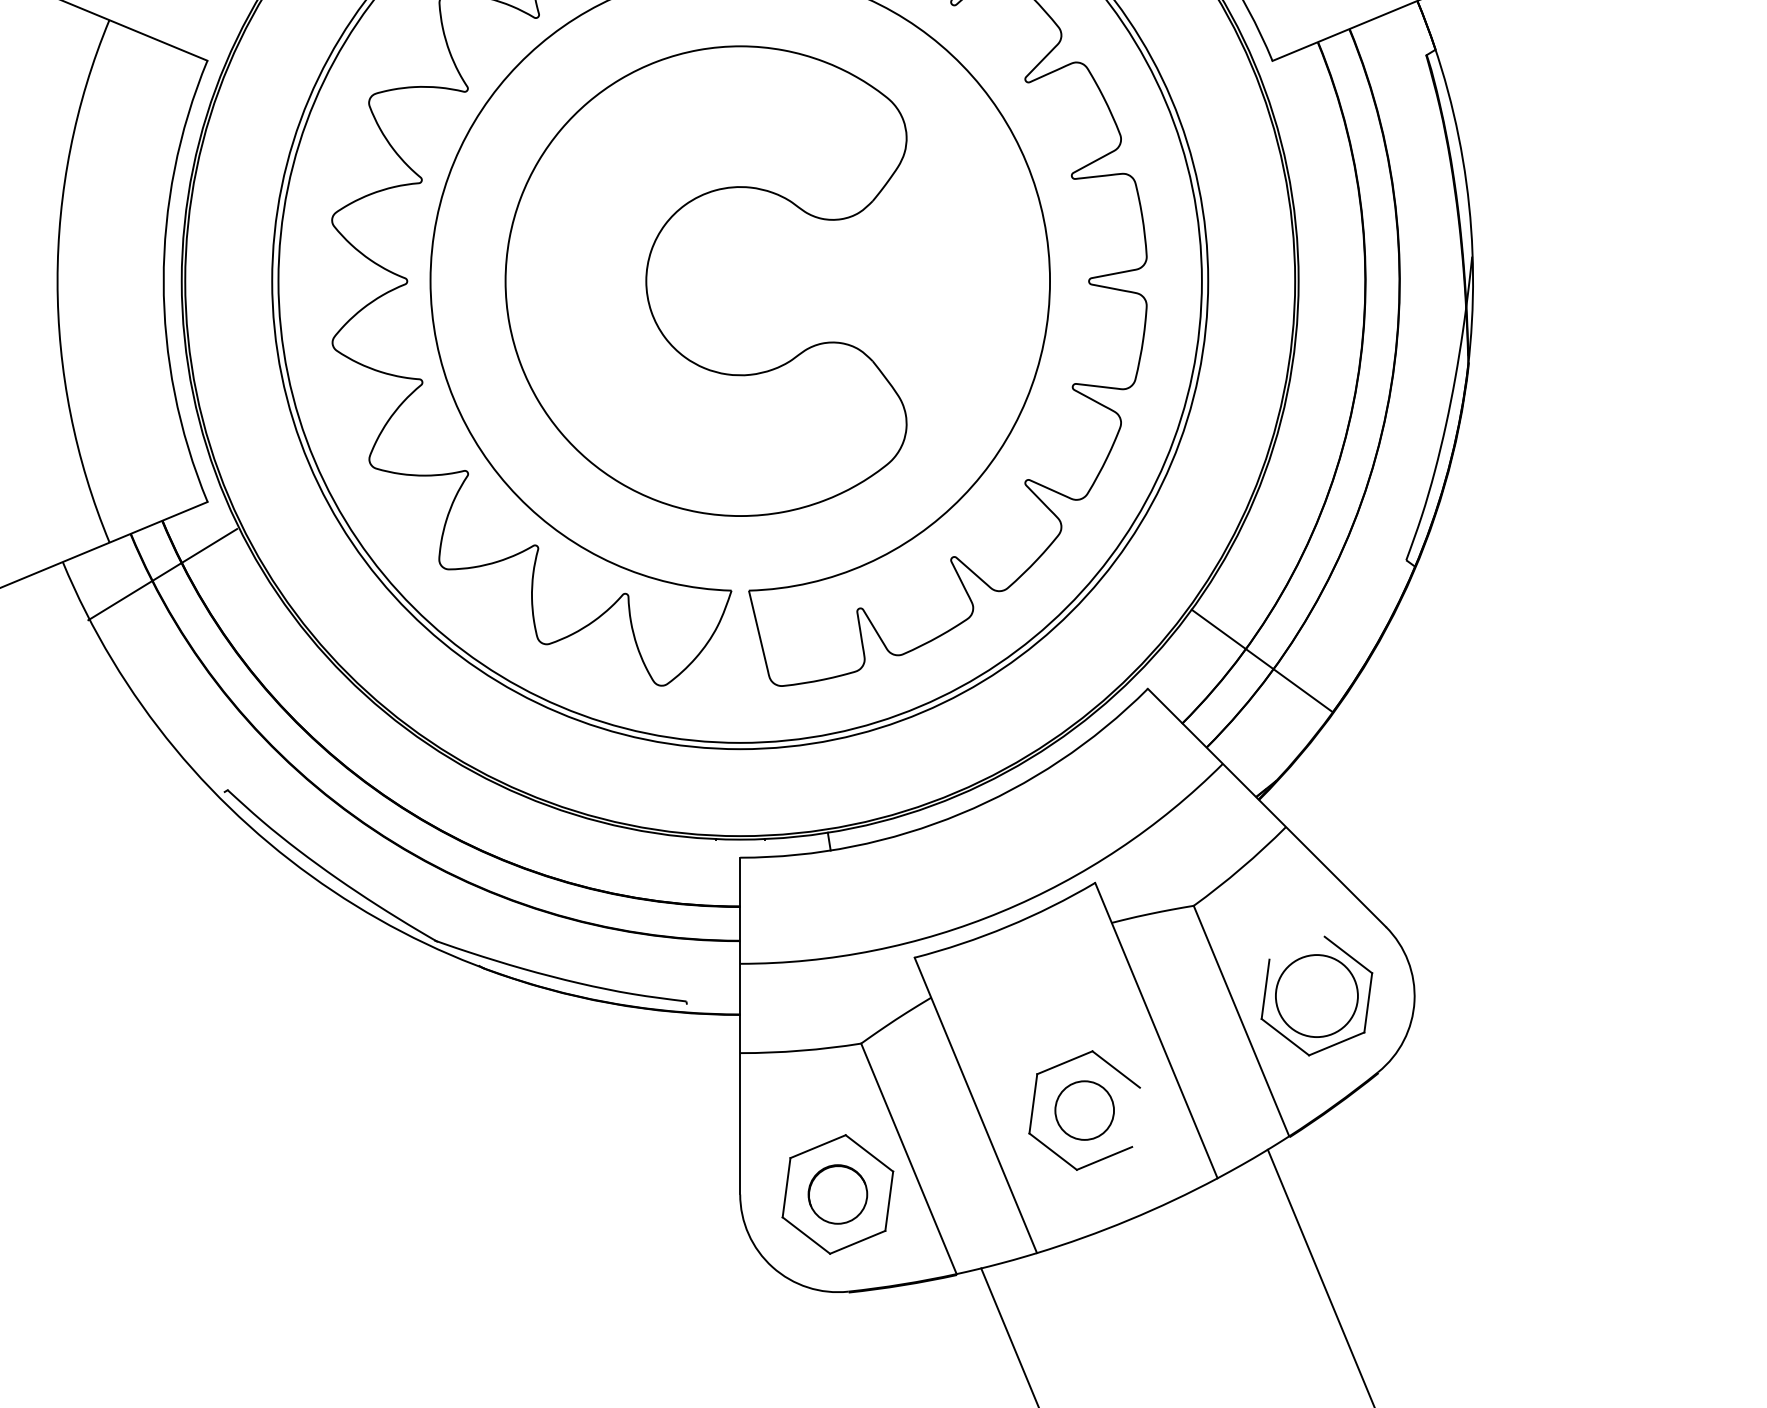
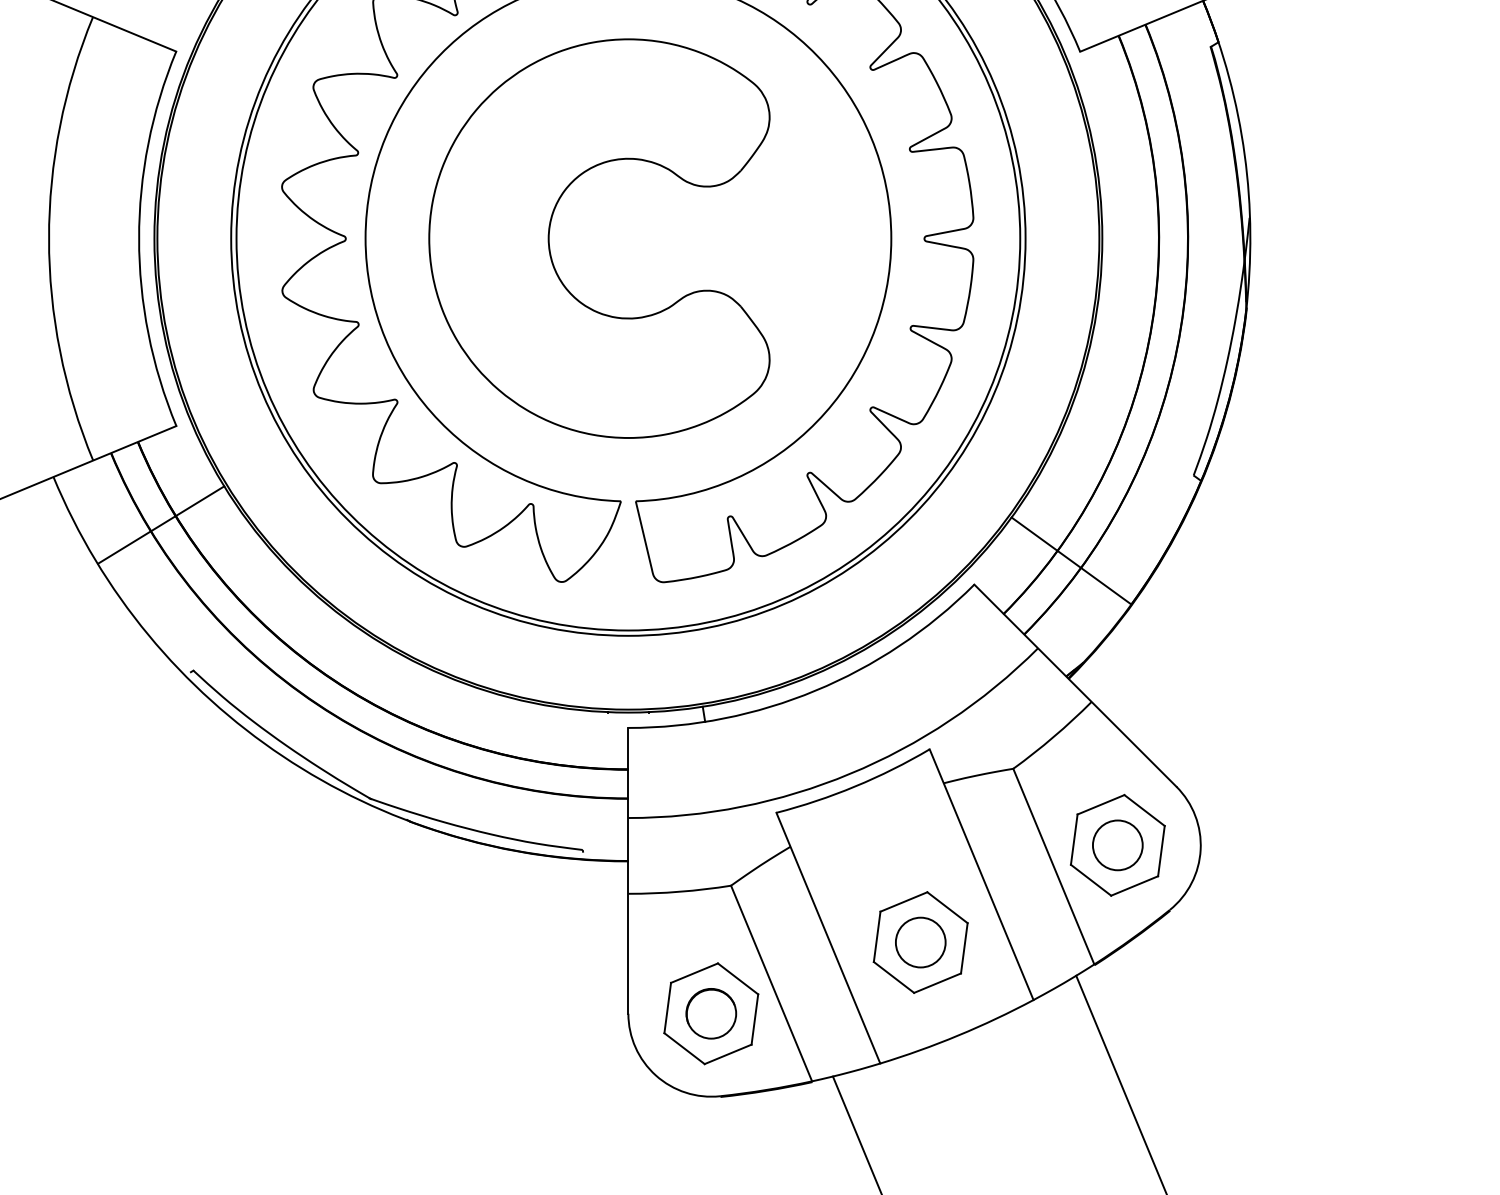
line: (162, 574) -> (161, 524), moved
line: (1296, 947) -> (1100, 804), added
circle: (1316, 995) -> (1117, 844), size x0.71
line: (1135, 1117) -> (963, 948), added

